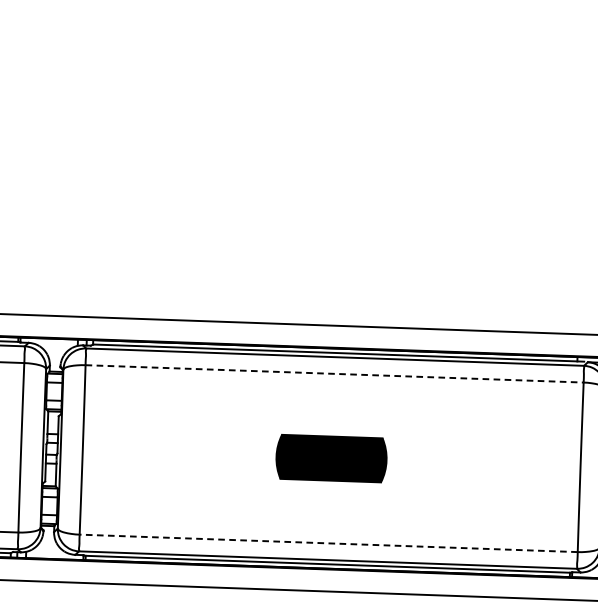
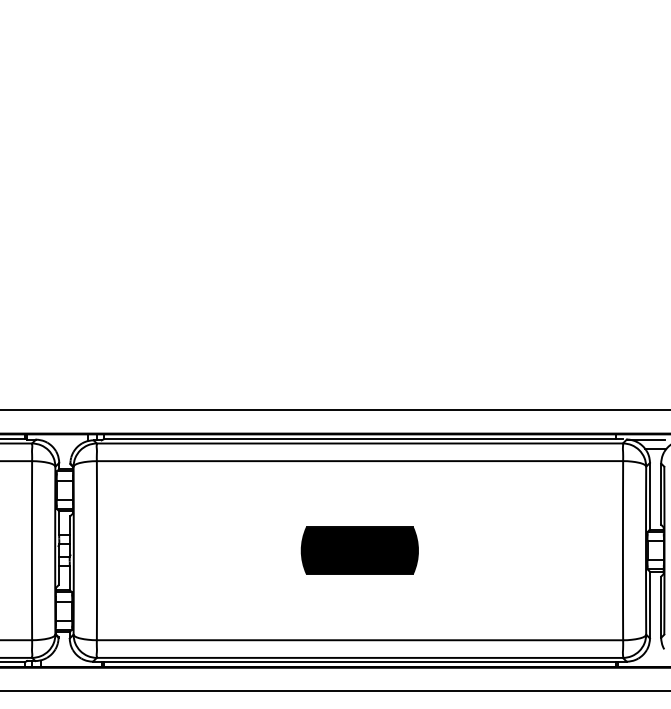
line: (335, 374) -> (360, 461), dashed -> solid
line: (328, 543) -> (359, 640), dashed -> solid

